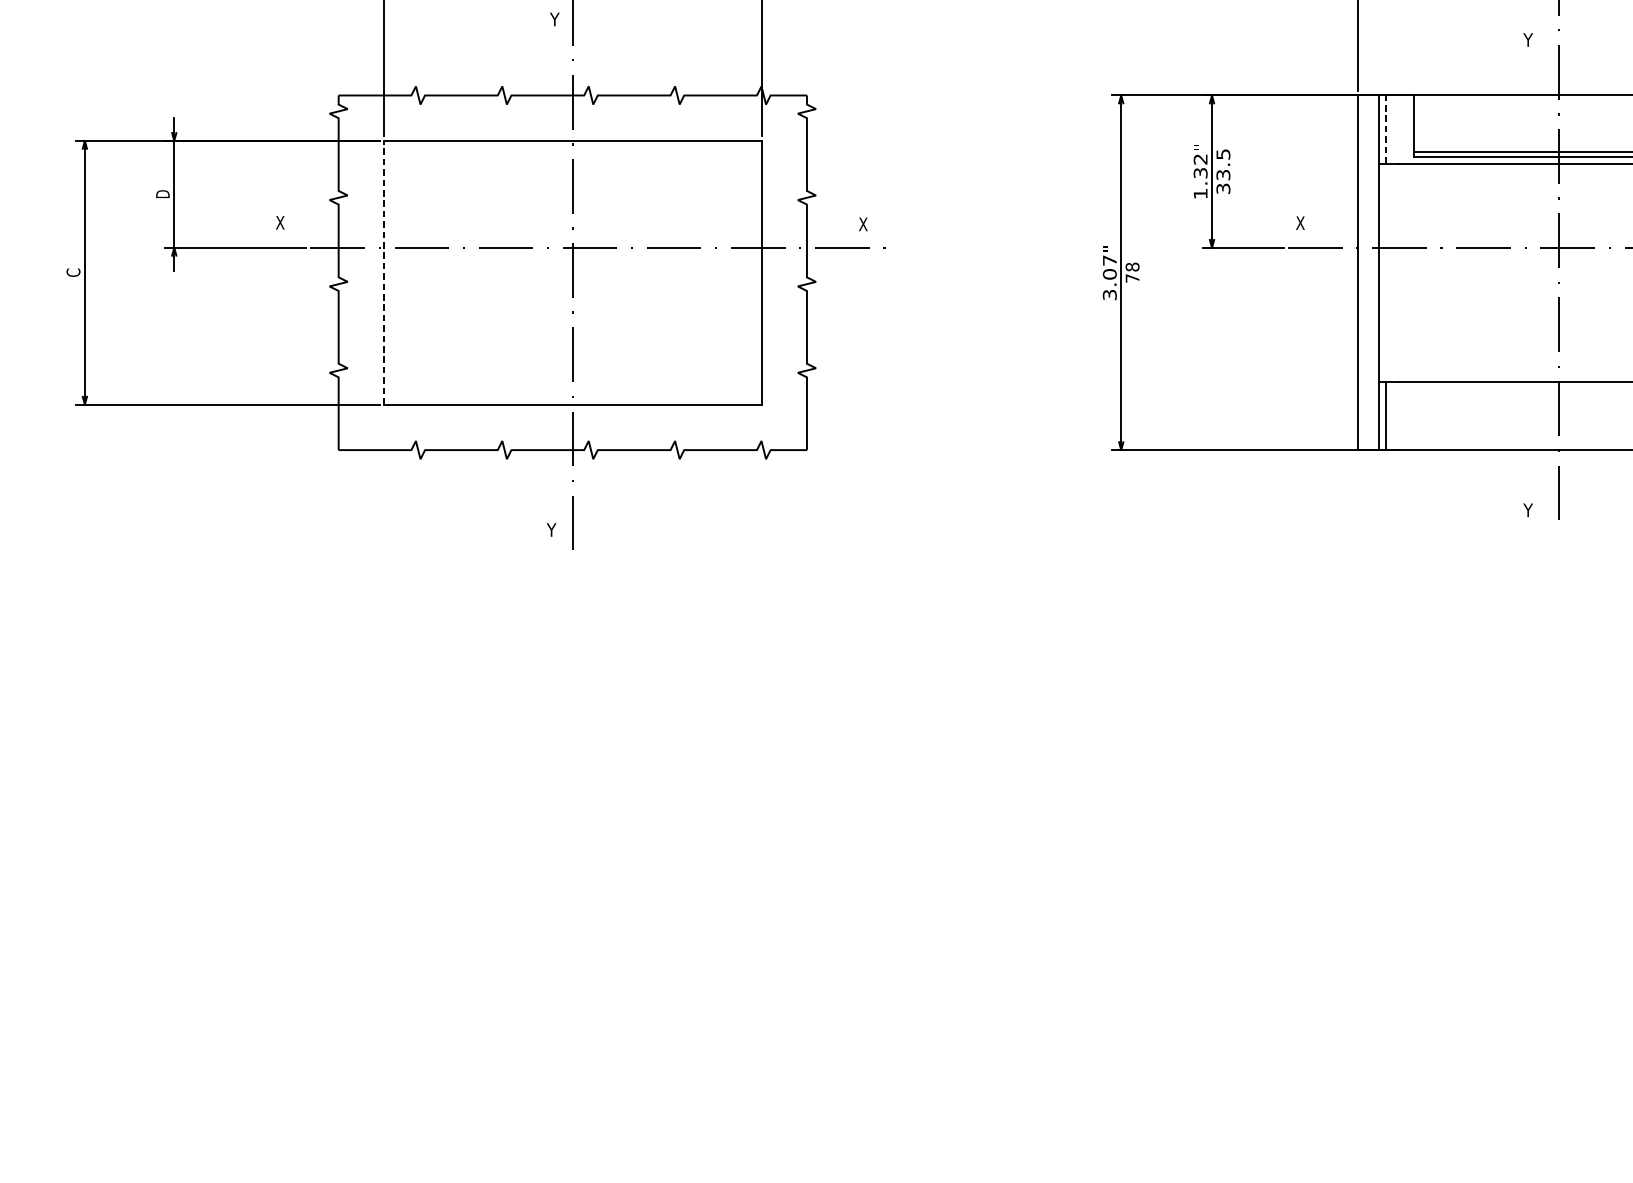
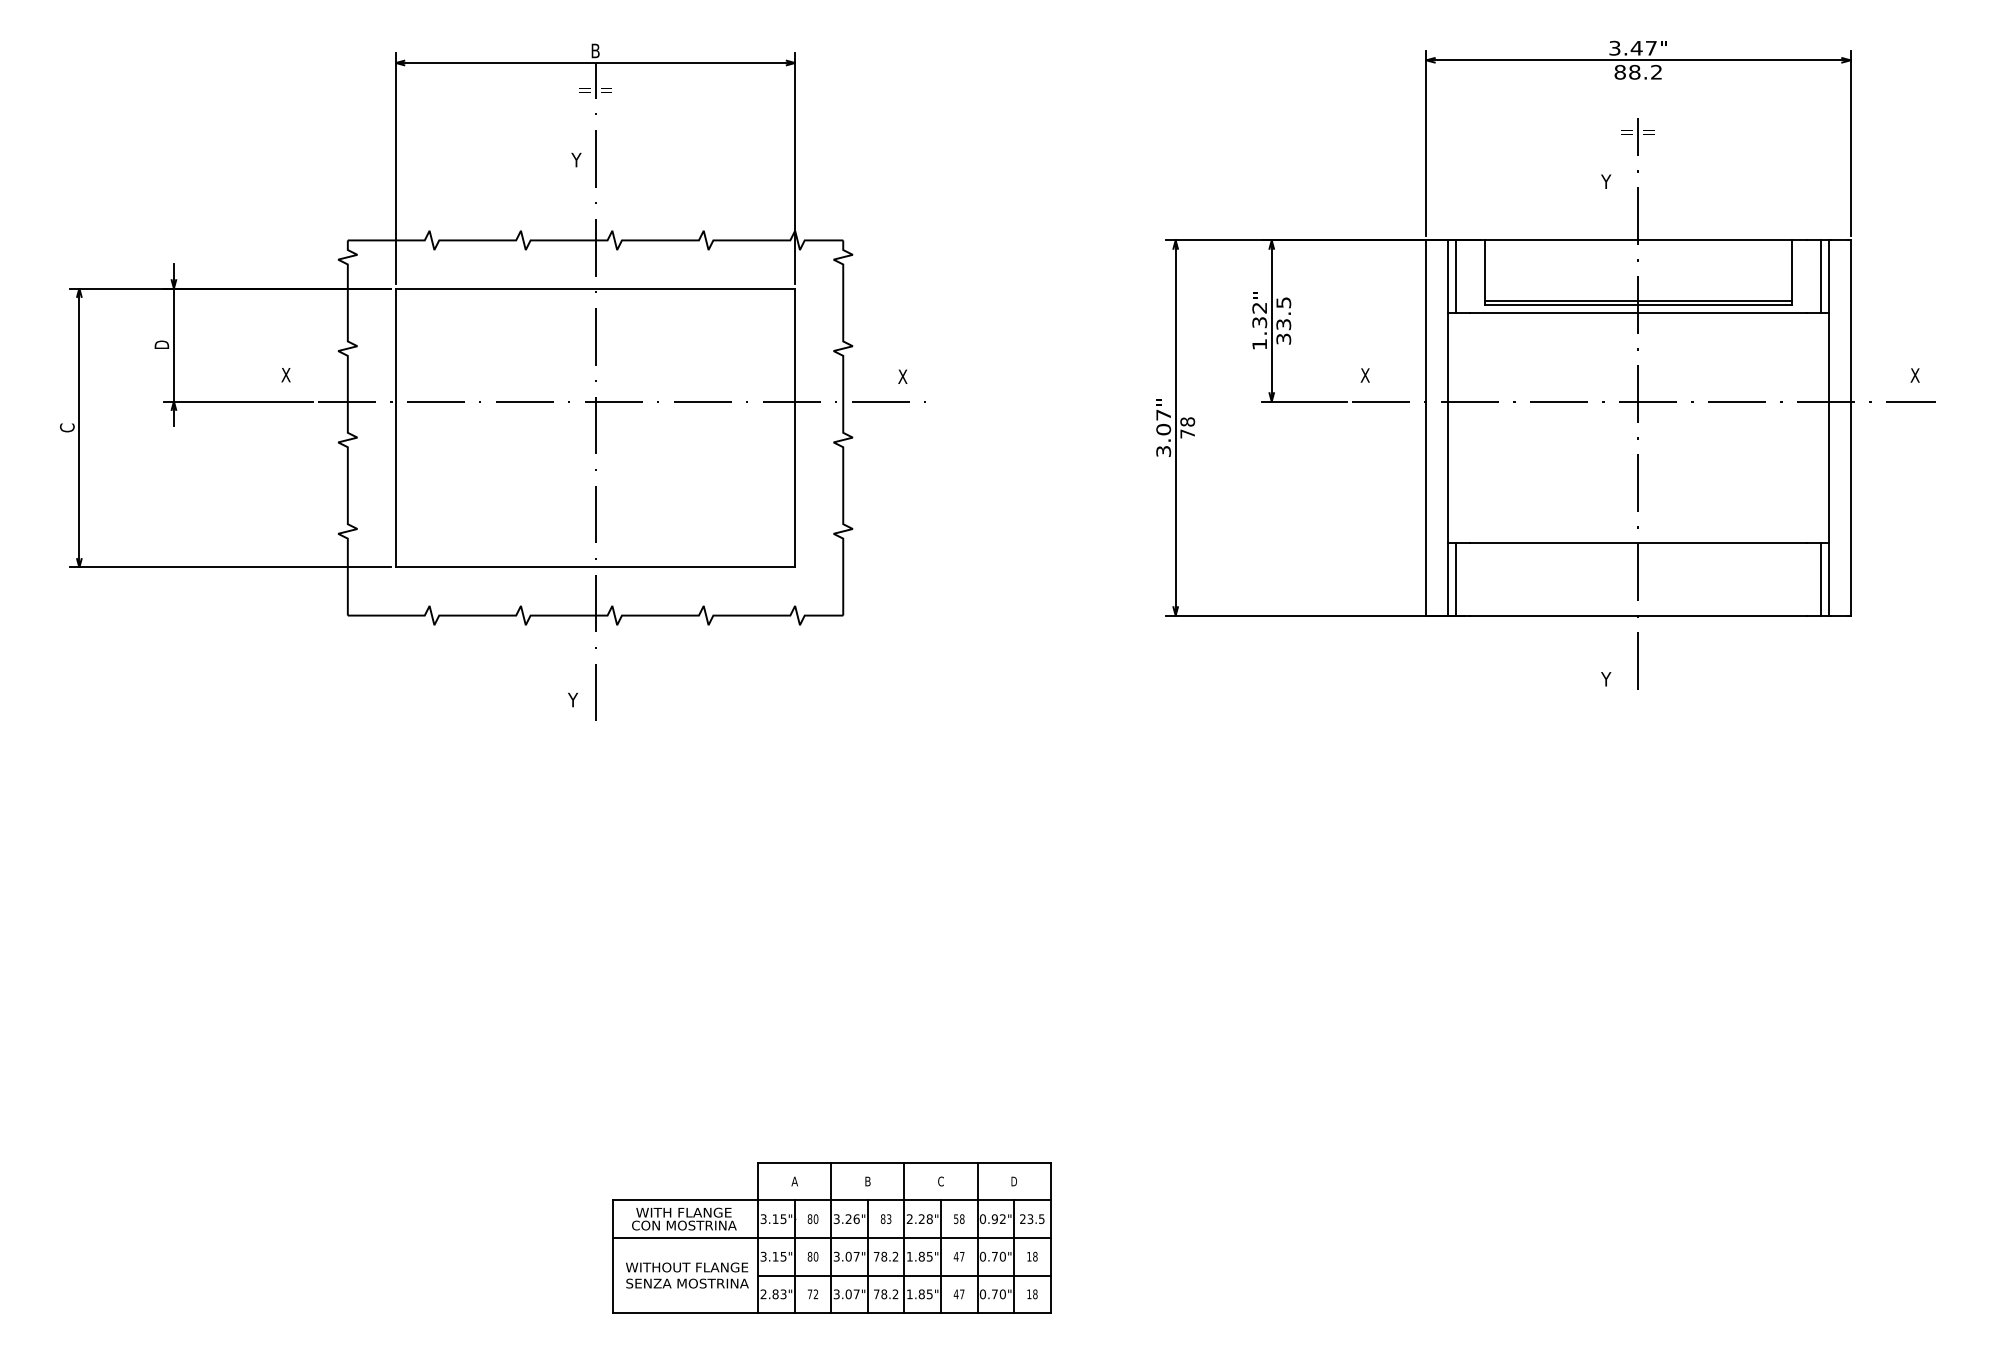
line: (1386, 129) -> (1456, 276), dashed -> solid
line: (383, 272) -> (395, 427), dashed -> solid
part: (795, 1038) -> (831, 1237), added

